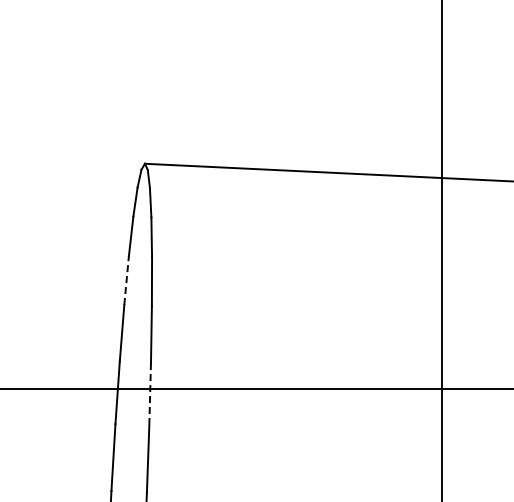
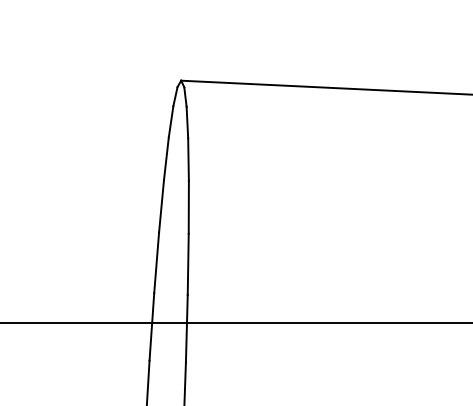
line: (126, 280) -> (161, 206), dashed -> solid
line: (150, 394) -> (187, 328), dashed -> solid

